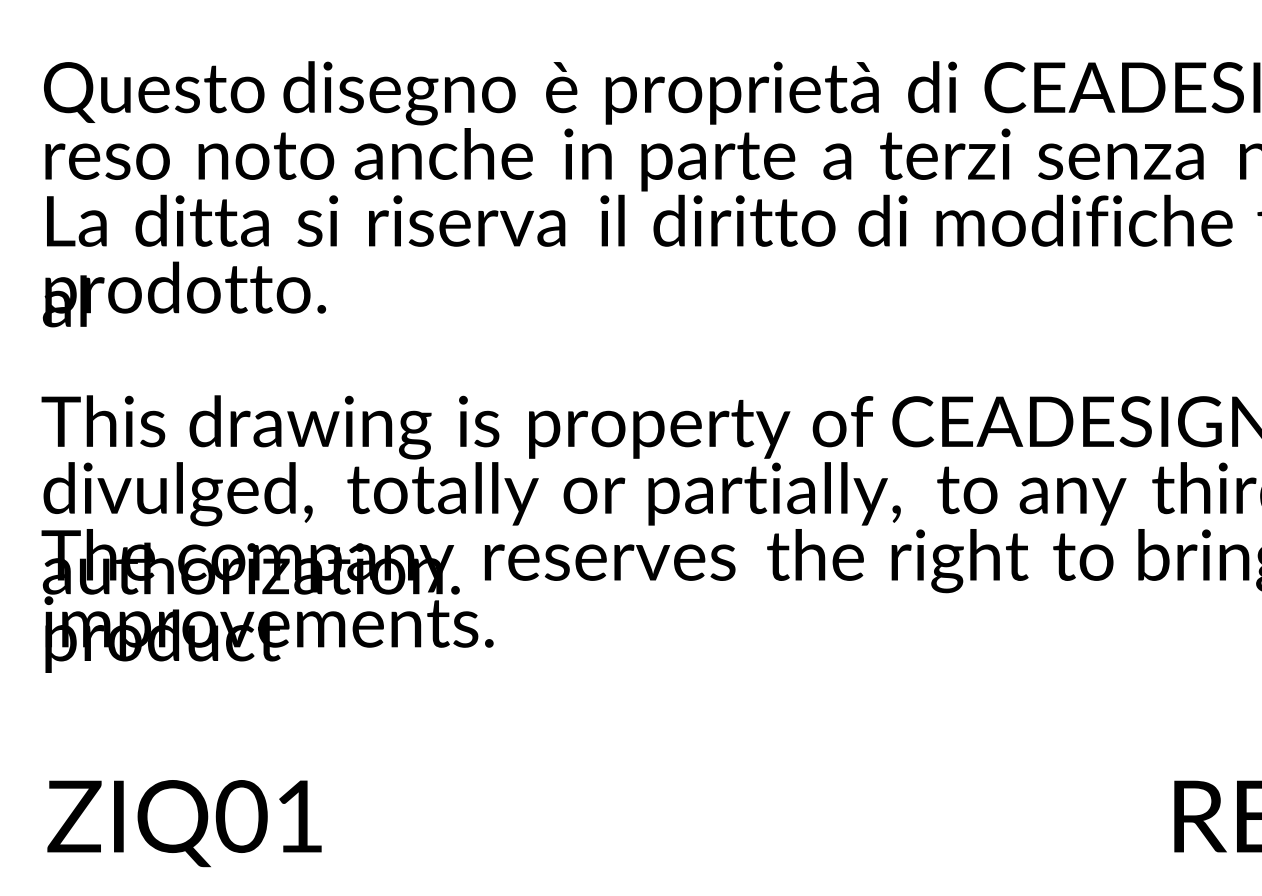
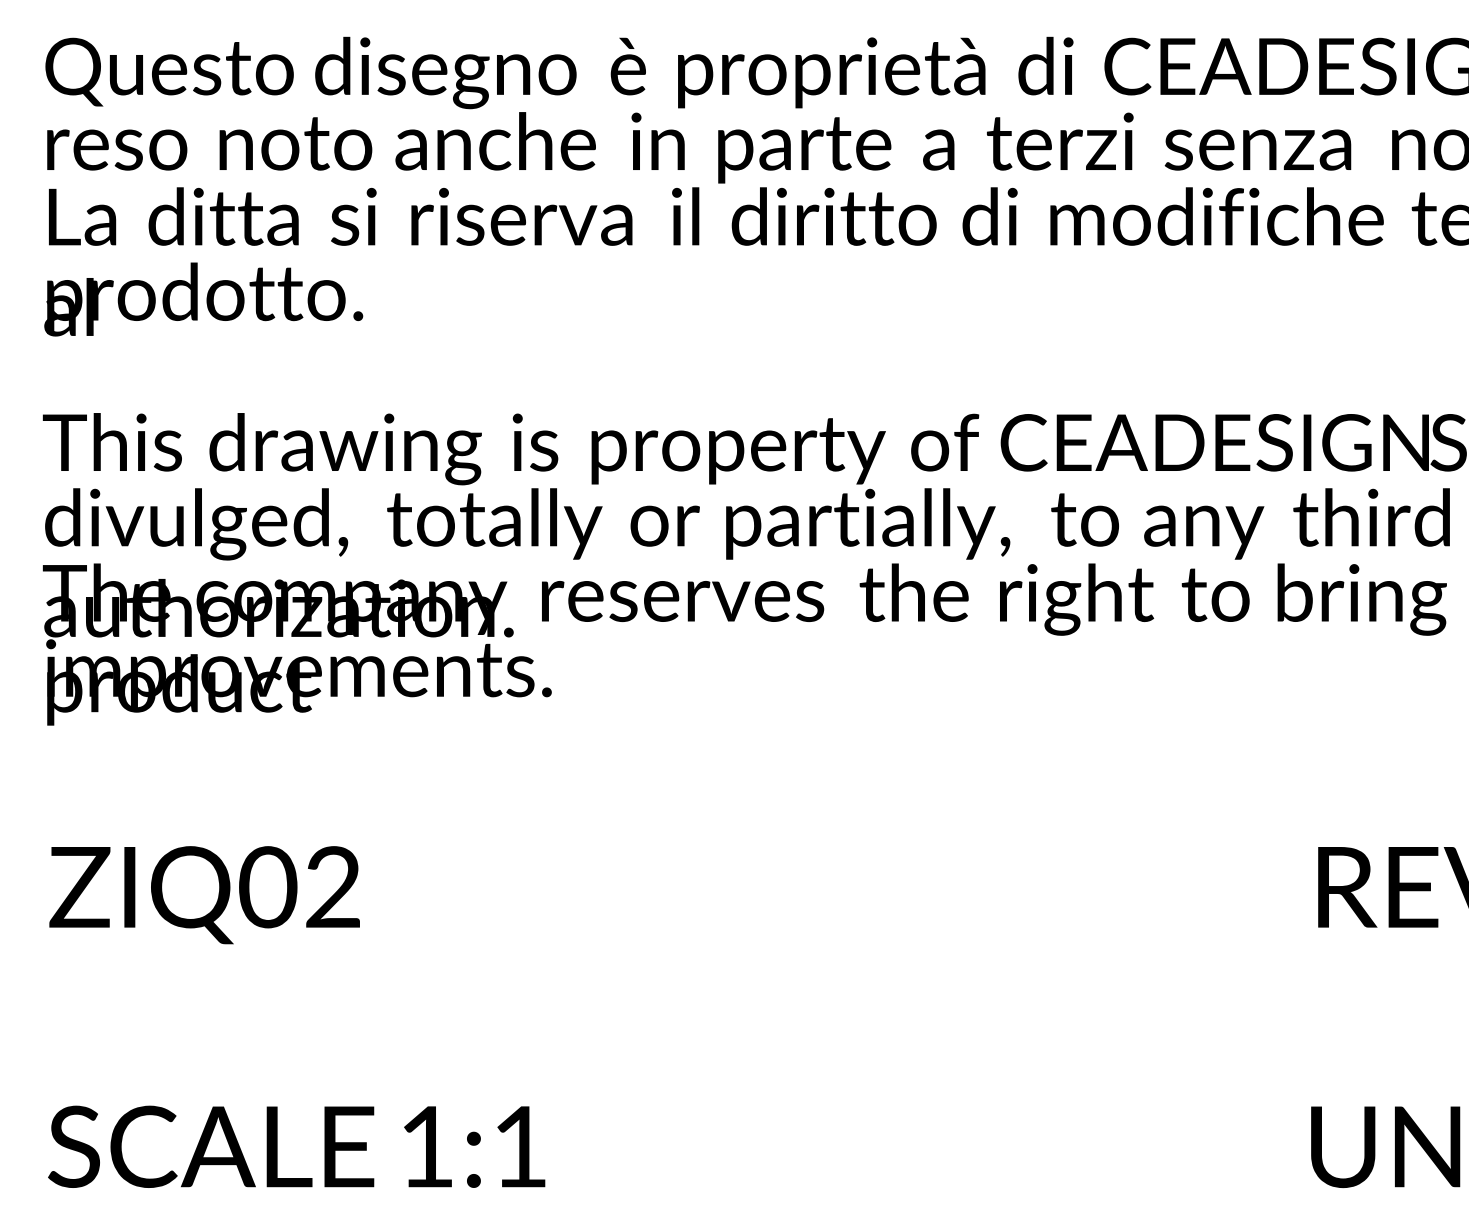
text: (298, 815) -> (332, 886), ZIQ01 -> ZIQ02

